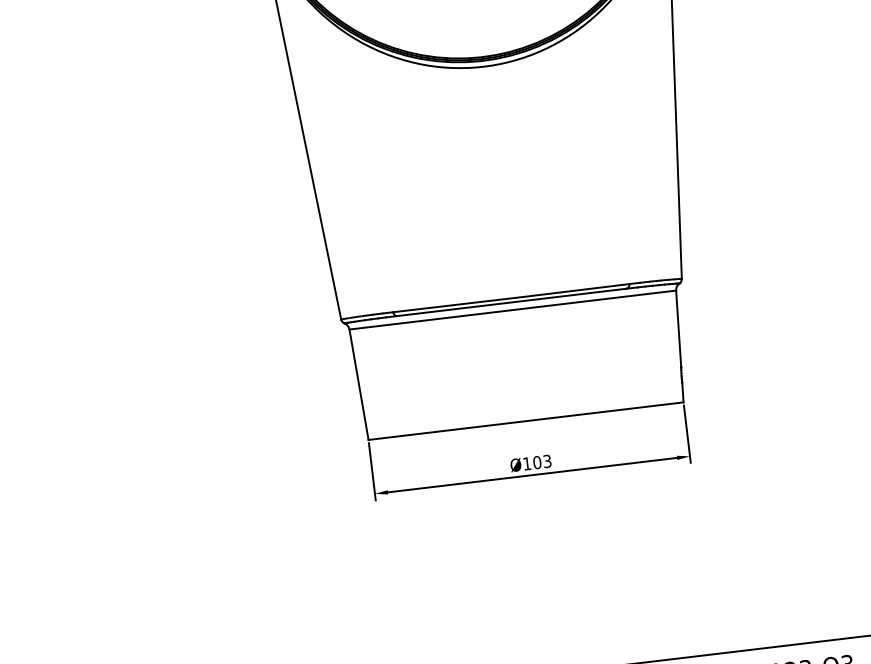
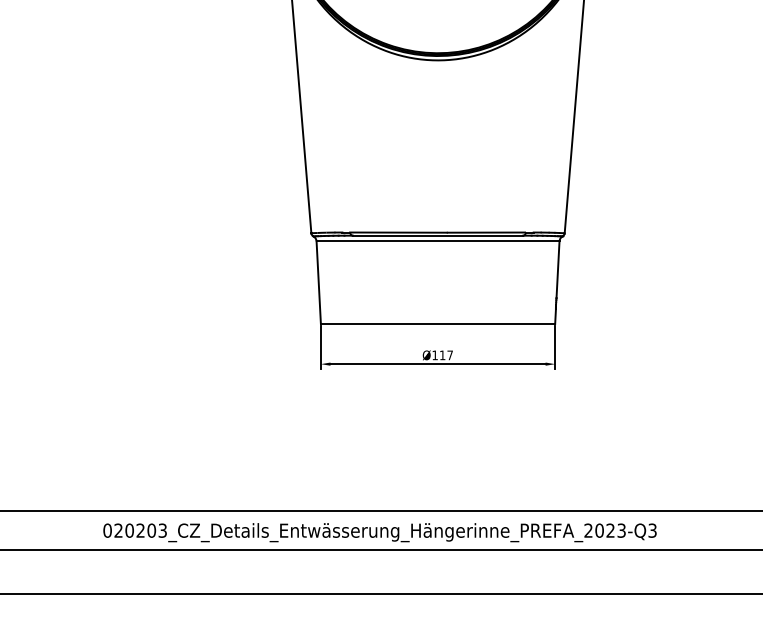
text: (541, 462) -> (445, 355), Ø103 -> Ø117

